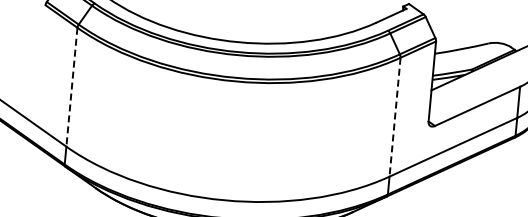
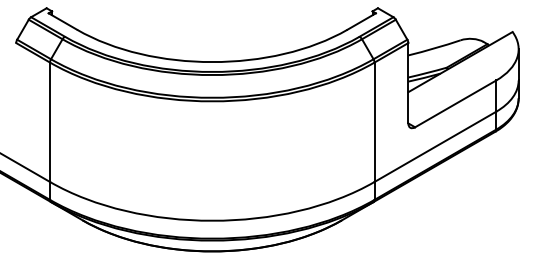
line: (72, 87) -> (50, 122), dashed -> solid
line: (394, 117) -> (374, 122), dashed -> solid

